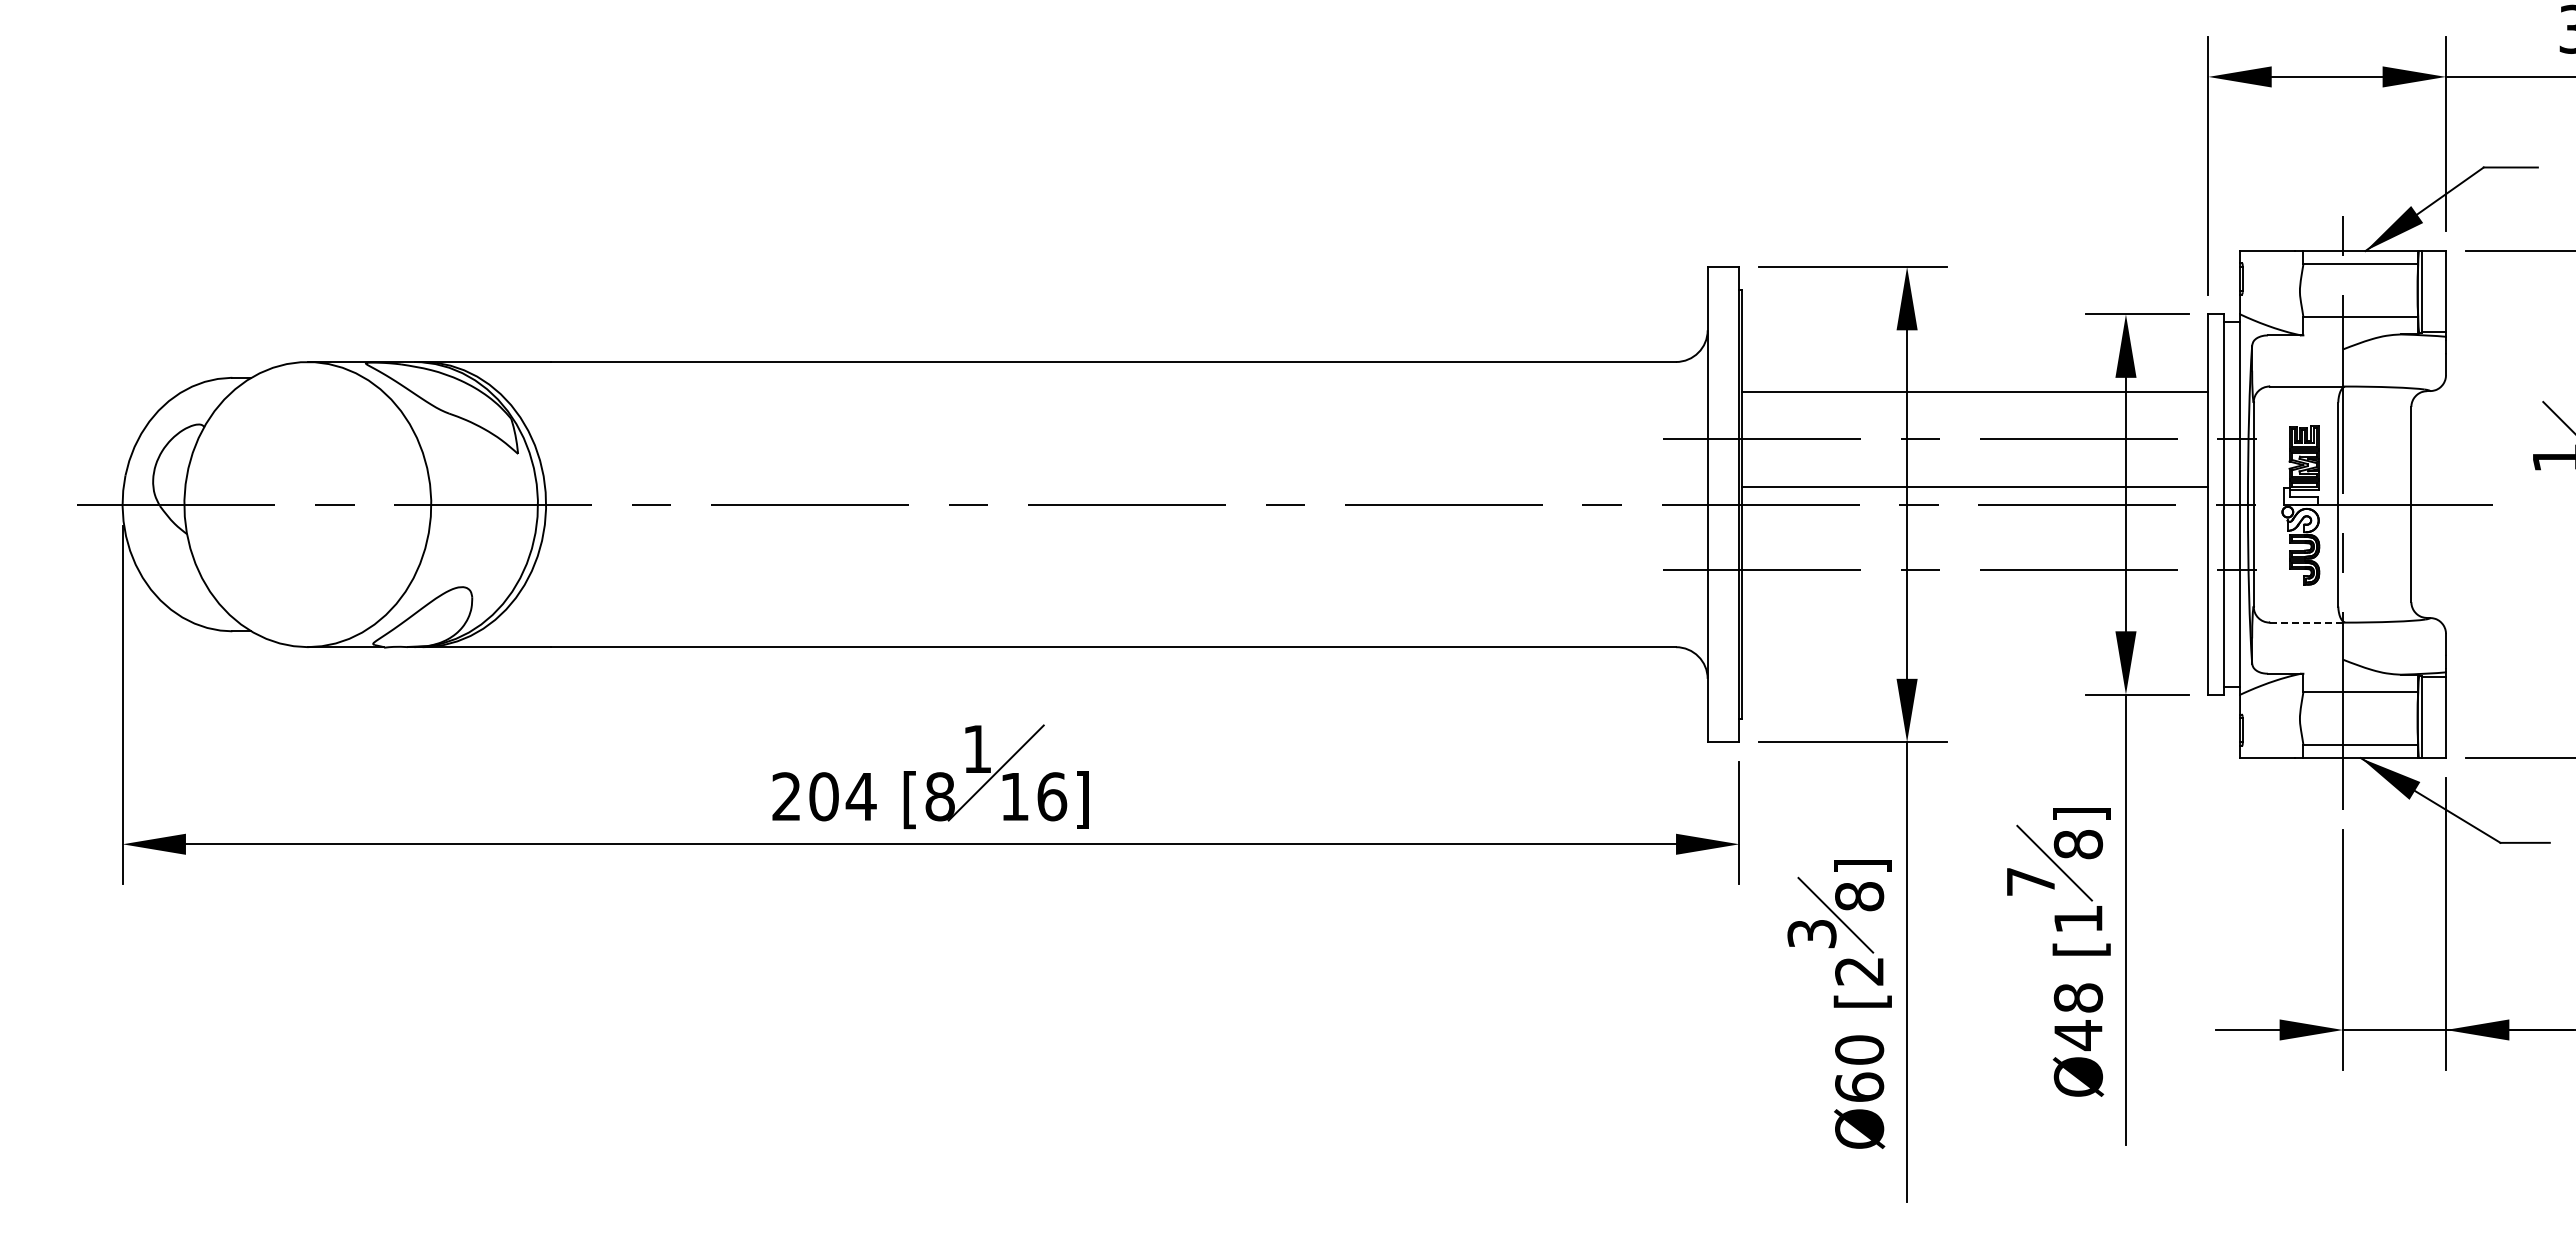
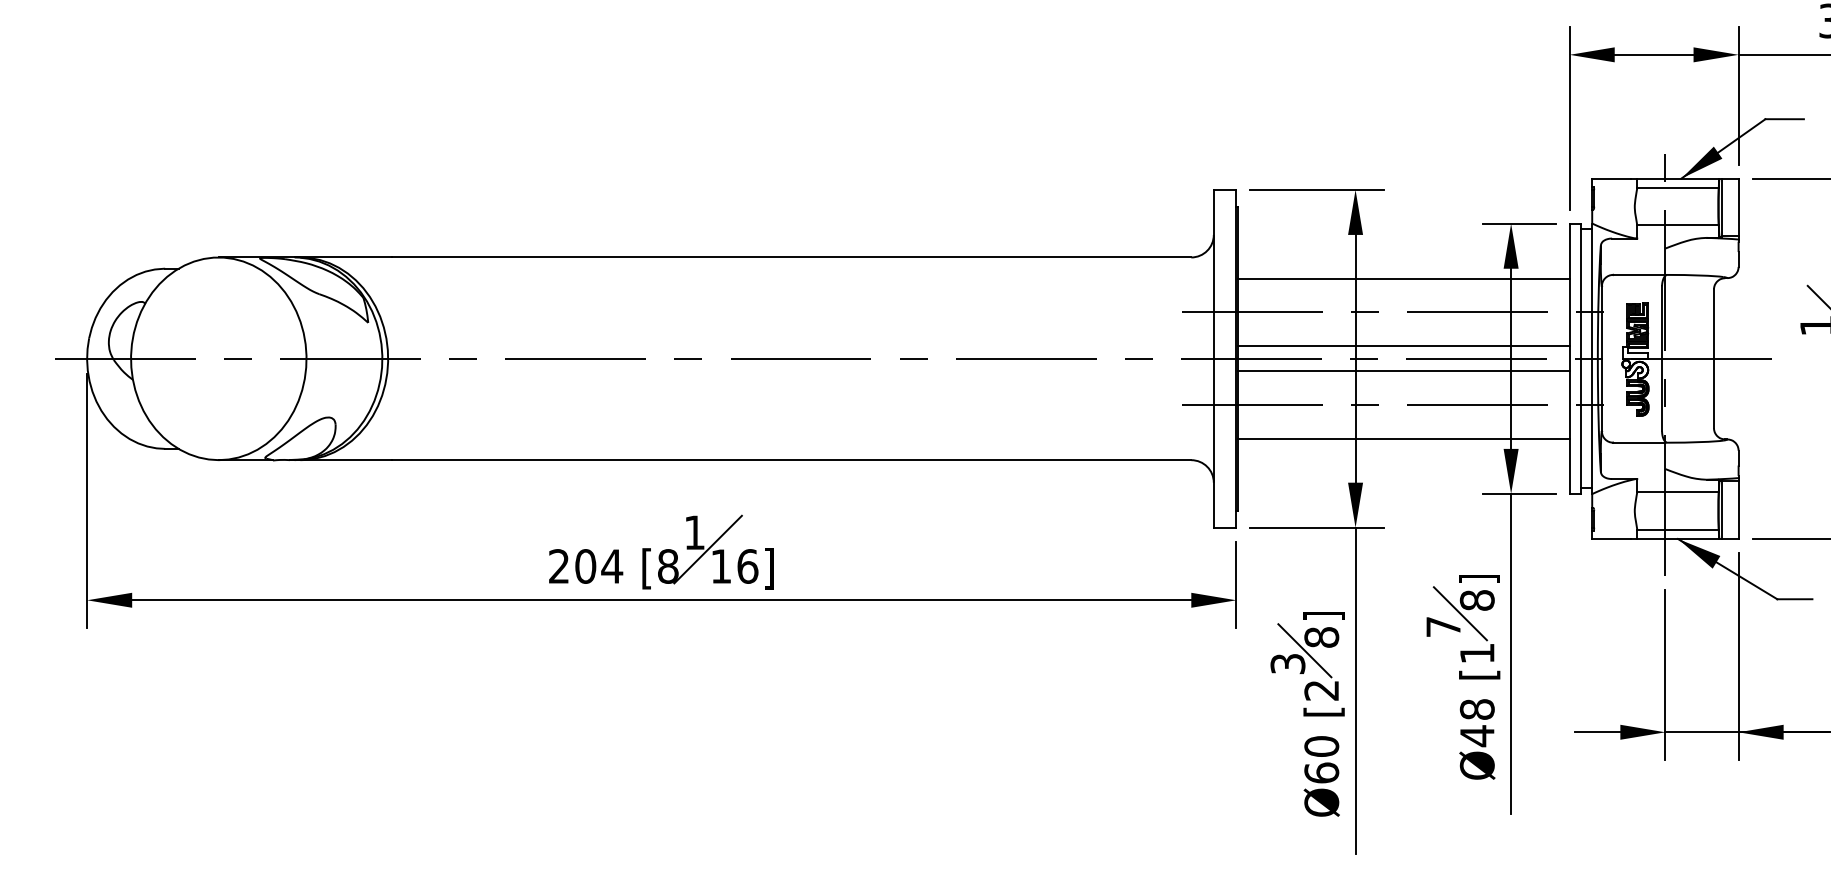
line: (1974, 522) -> (1403, 371), added
line: (1974, 617) -> (1403, 439), added
line: (2306, 622) -> (1639, 442), dashed -> solid

